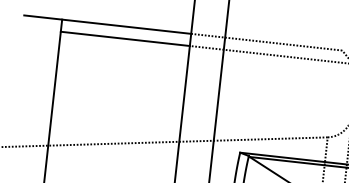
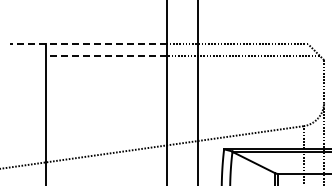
line: (106, 24) -> (87, 44), solid -> dashed
line: (124, 38) -> (105, 55), solid -> dashed

